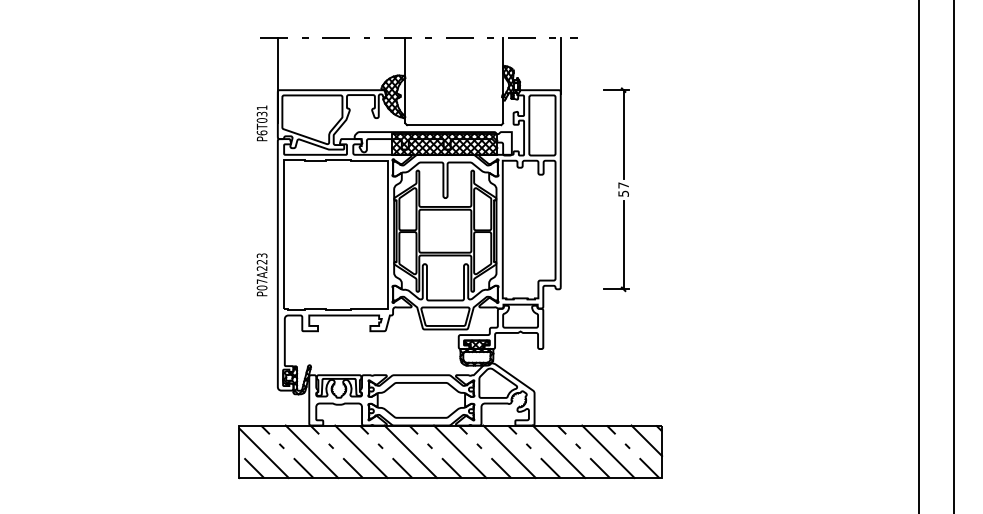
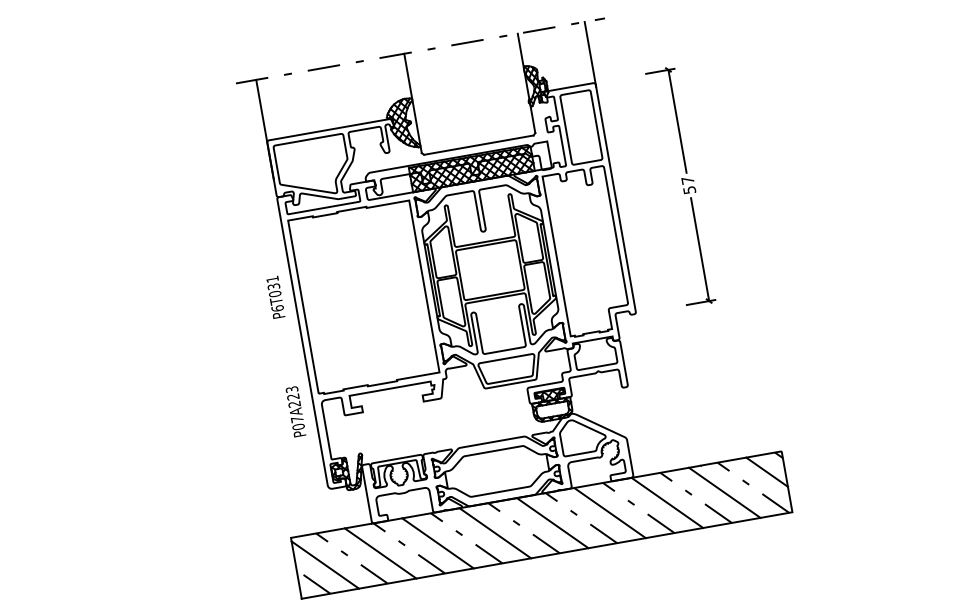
text: (261, 123) -> (275, 297), moved
text: (261, 274) -> (295, 411), moved

